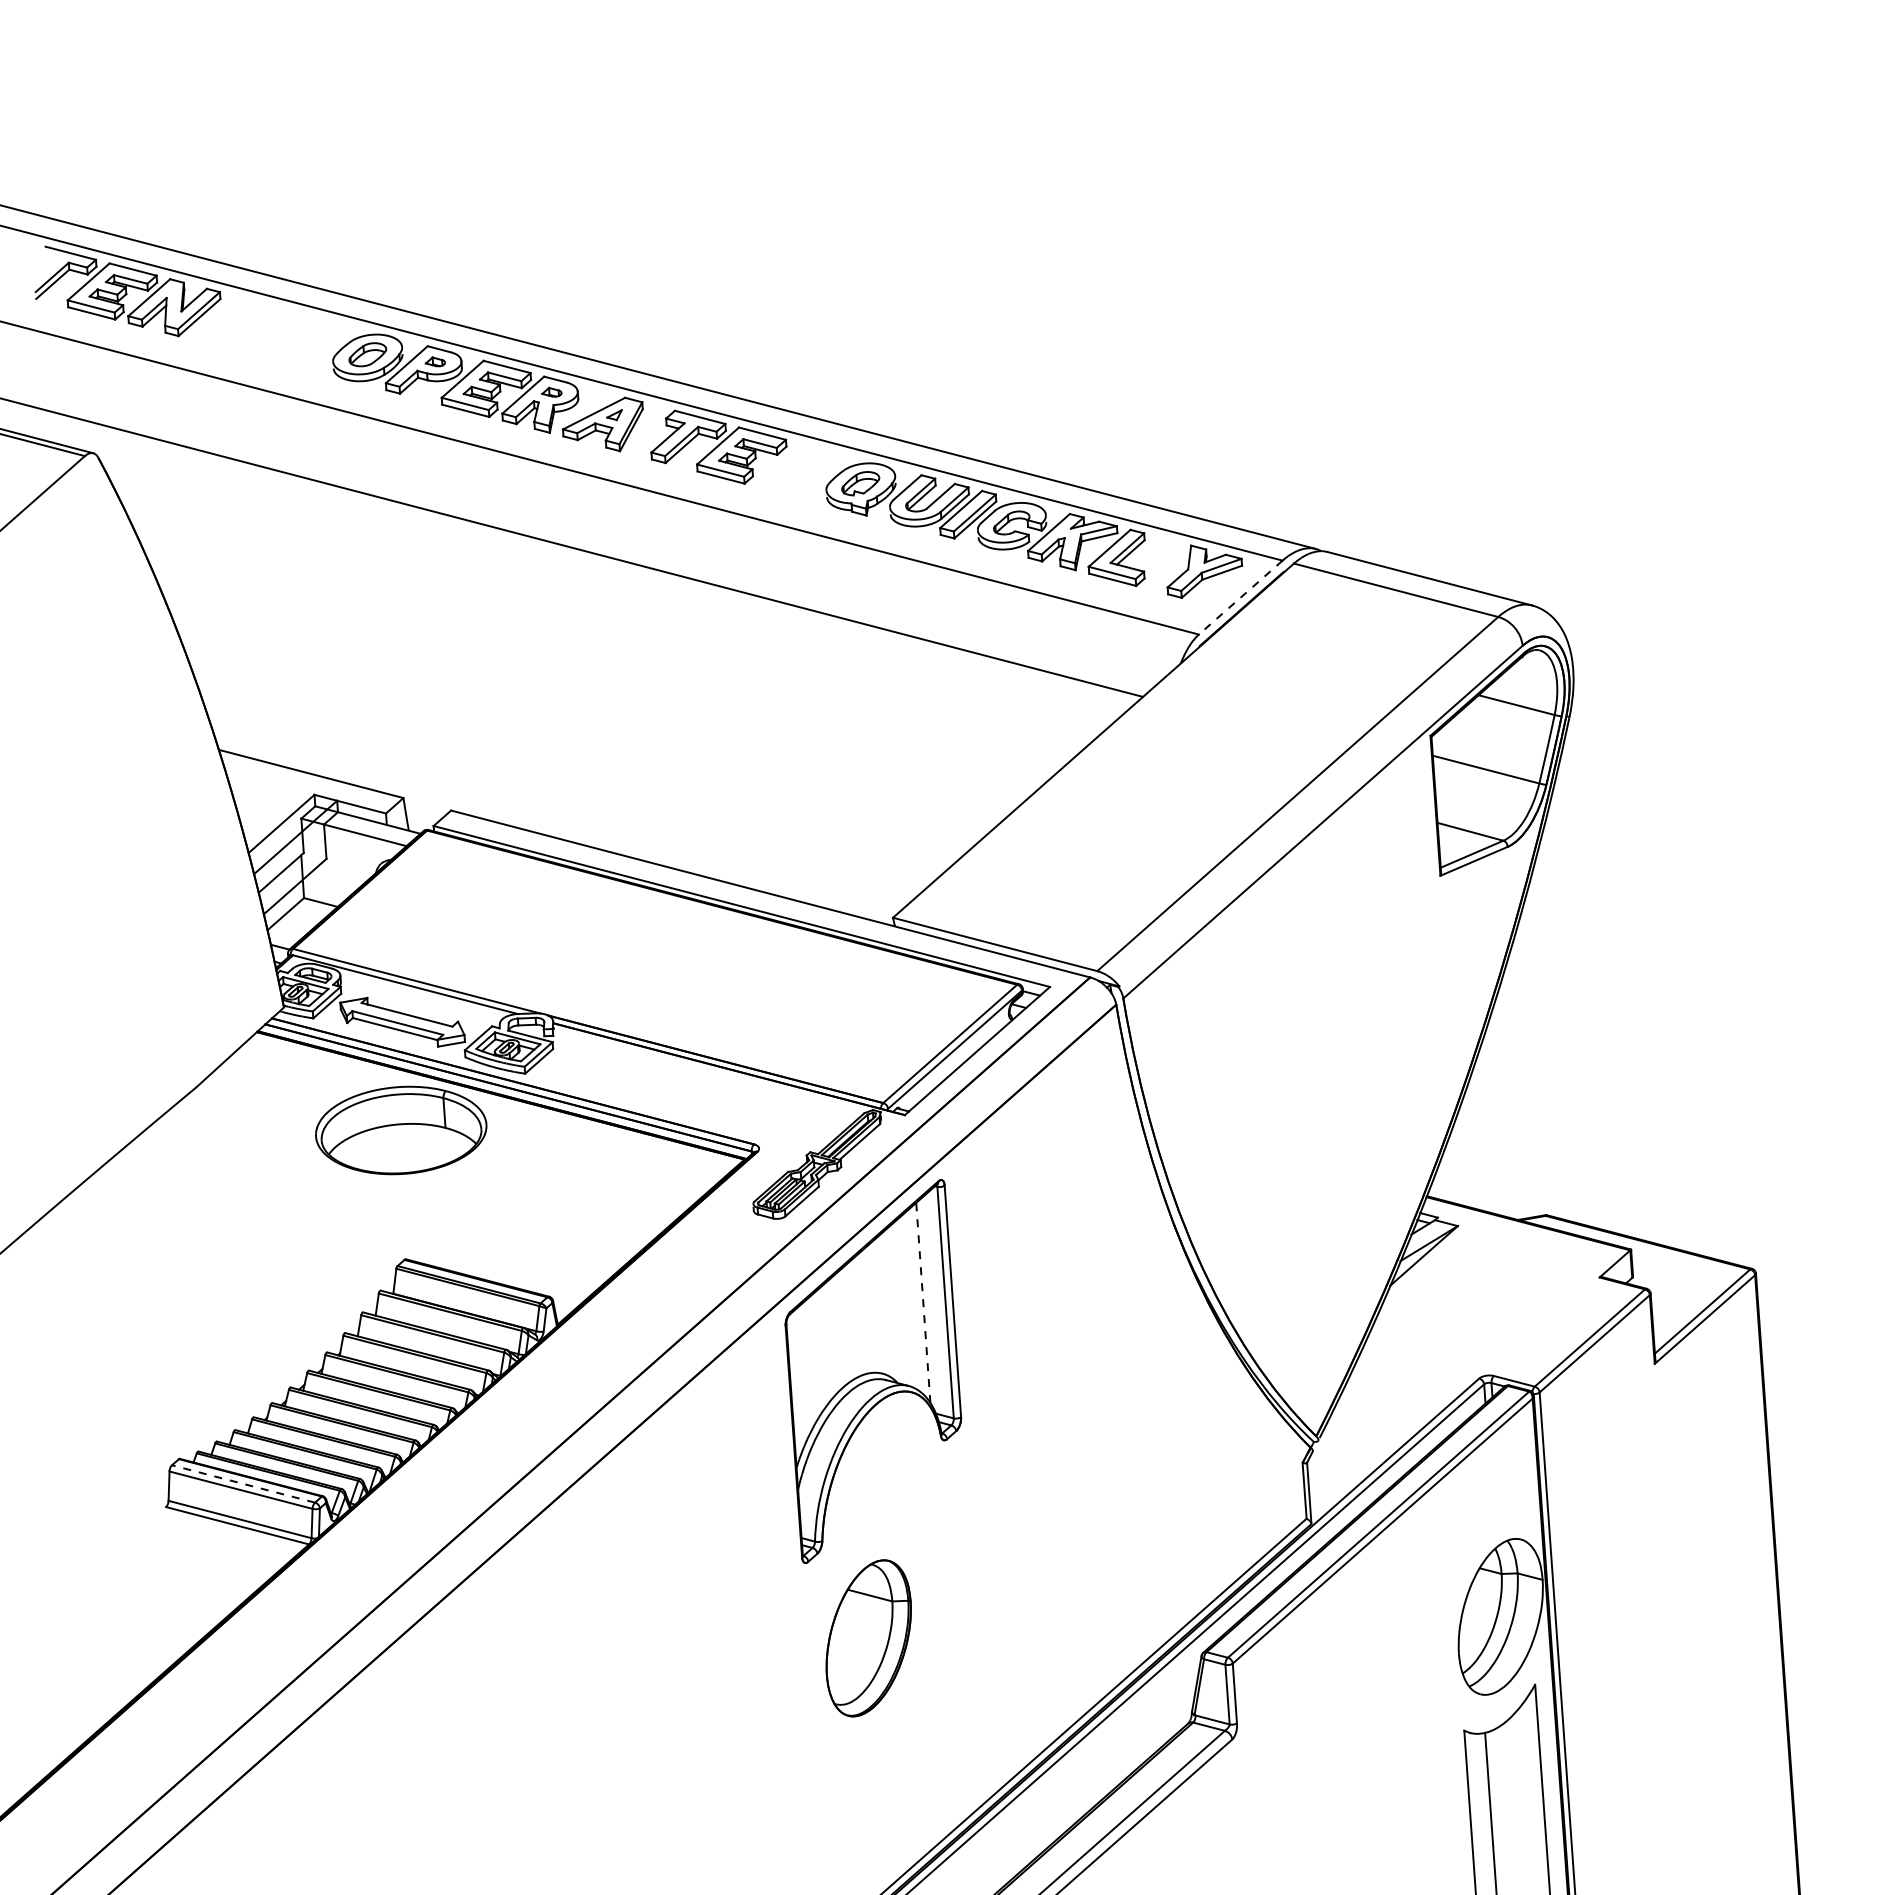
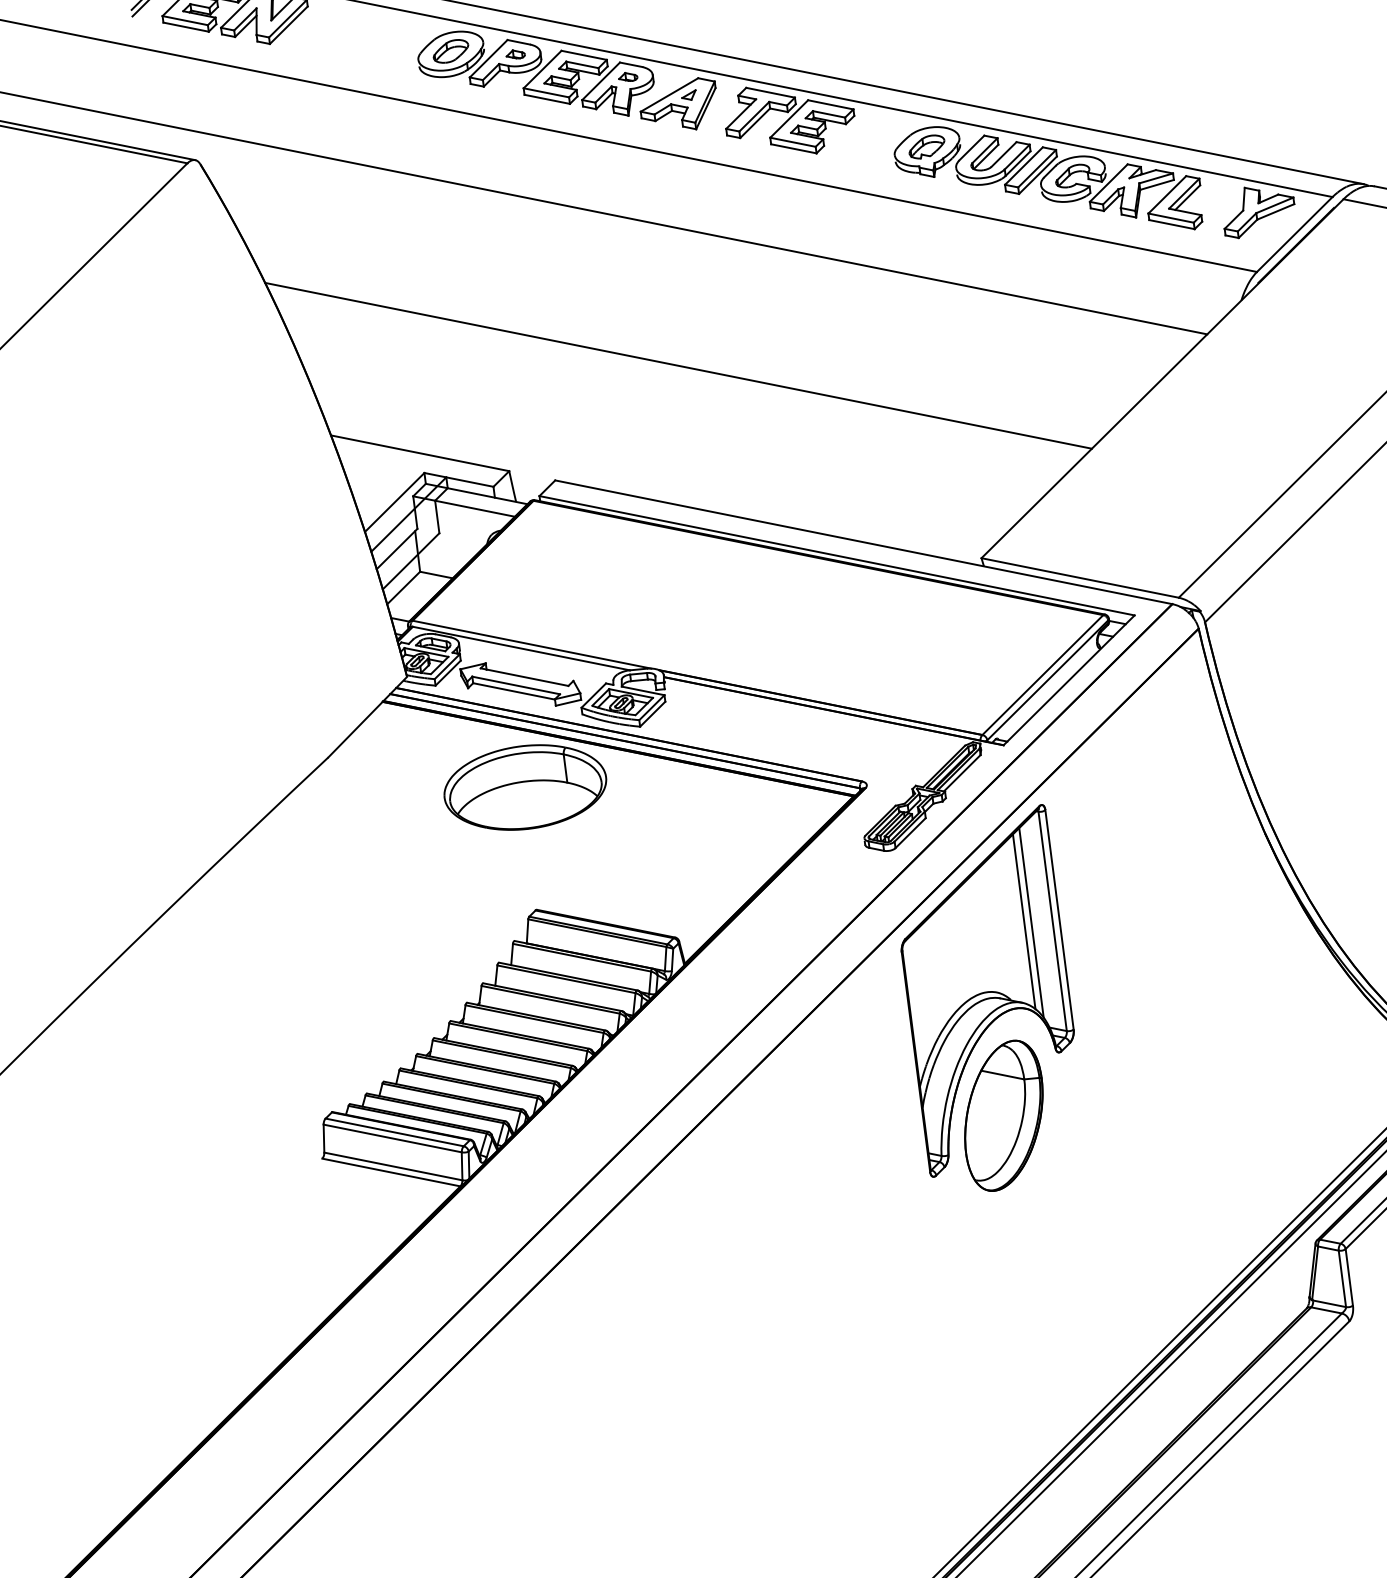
line: (1240, 597) -> (1294, 234), dashed -> solid
line: (587, 697) -> (678, 365), added
line: (915, 1301) -> (1023, 922), added
line: (923, 1302) -> (1031, 922), dashed -> solid
line: (243, 1483) -> (394, 1132), dashed -> solid
part: (868, 1638) -> (1003, 1115), moved

